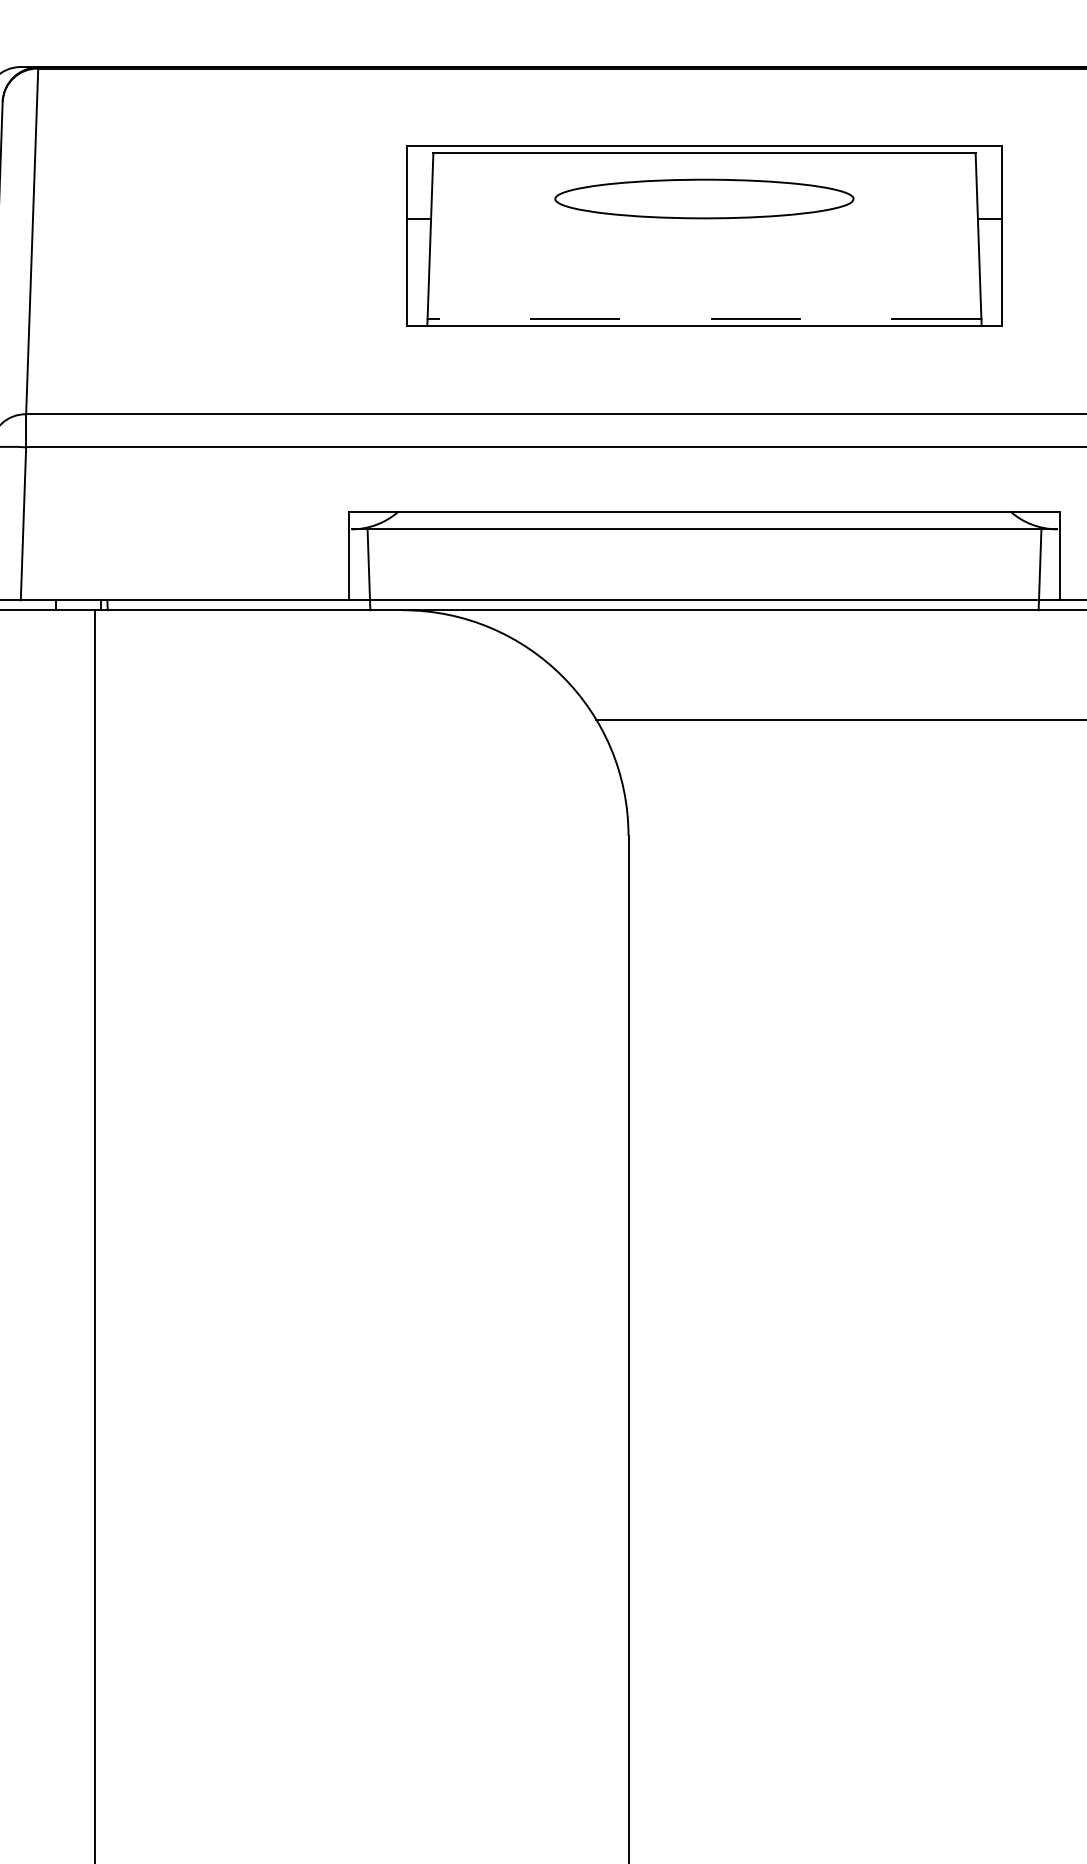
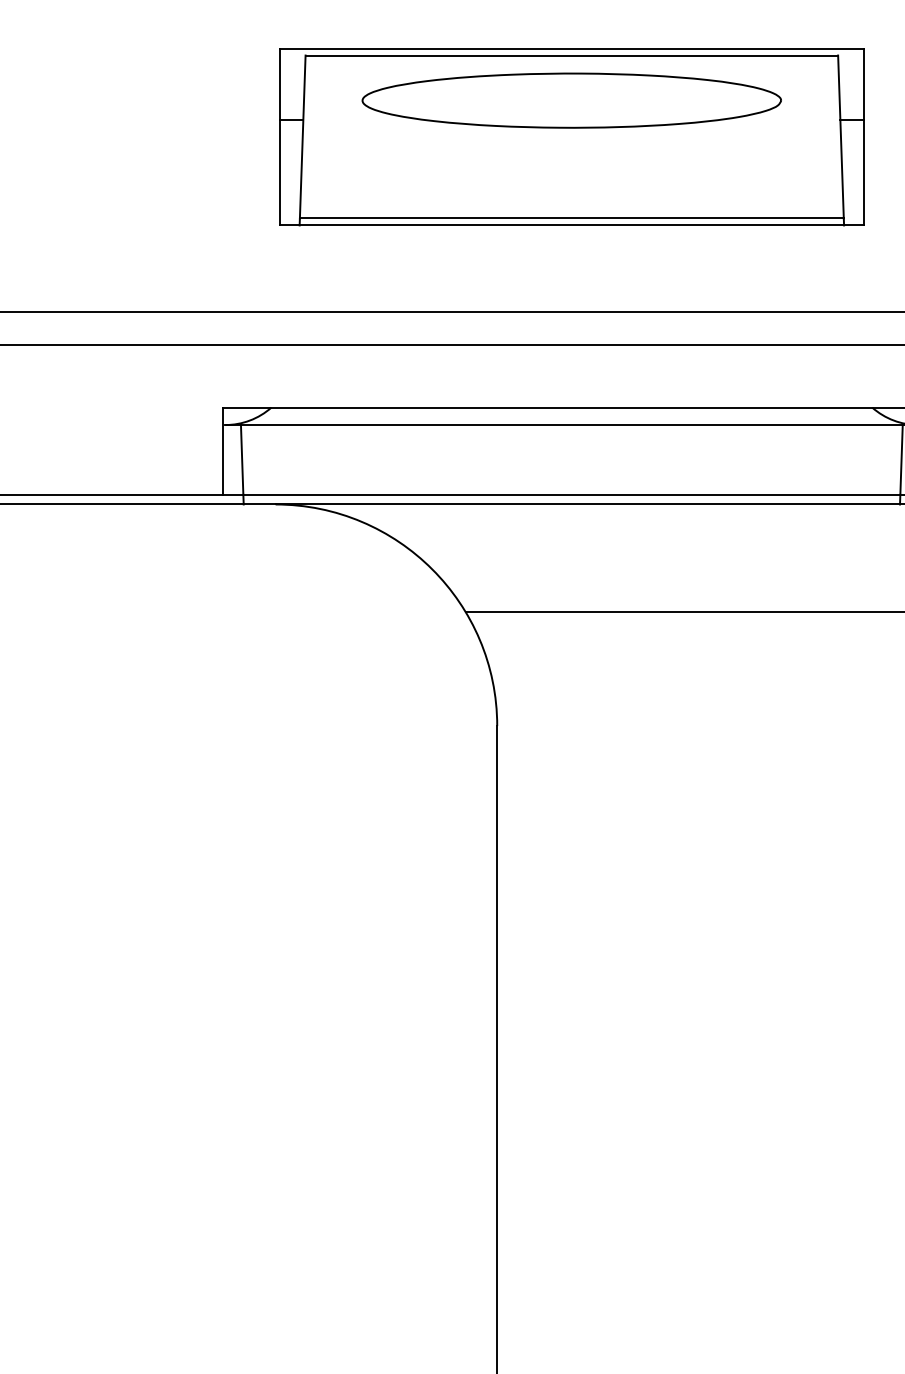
part: (704, 198) -> (571, 100), size x1.43
line: (704, 318) -> (571, 217), dashed -> solid

